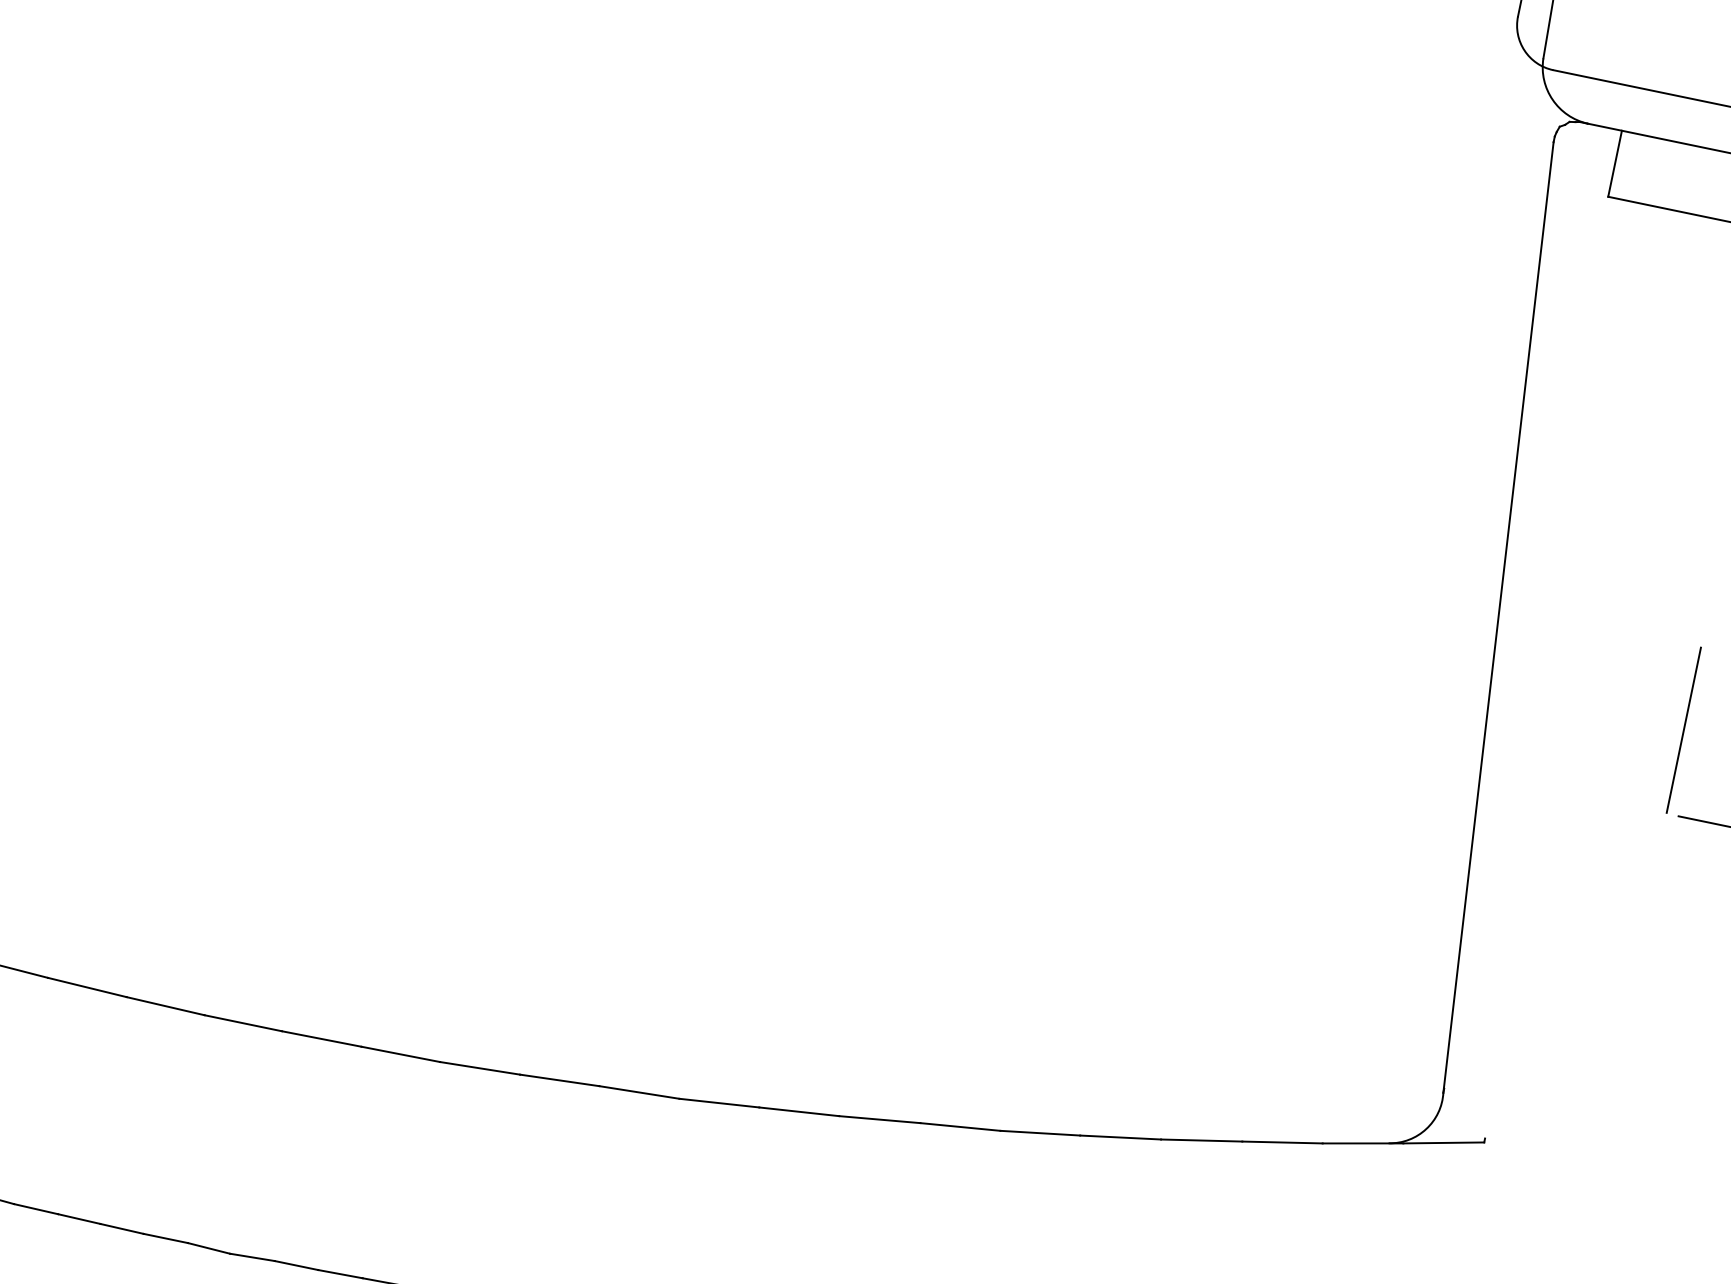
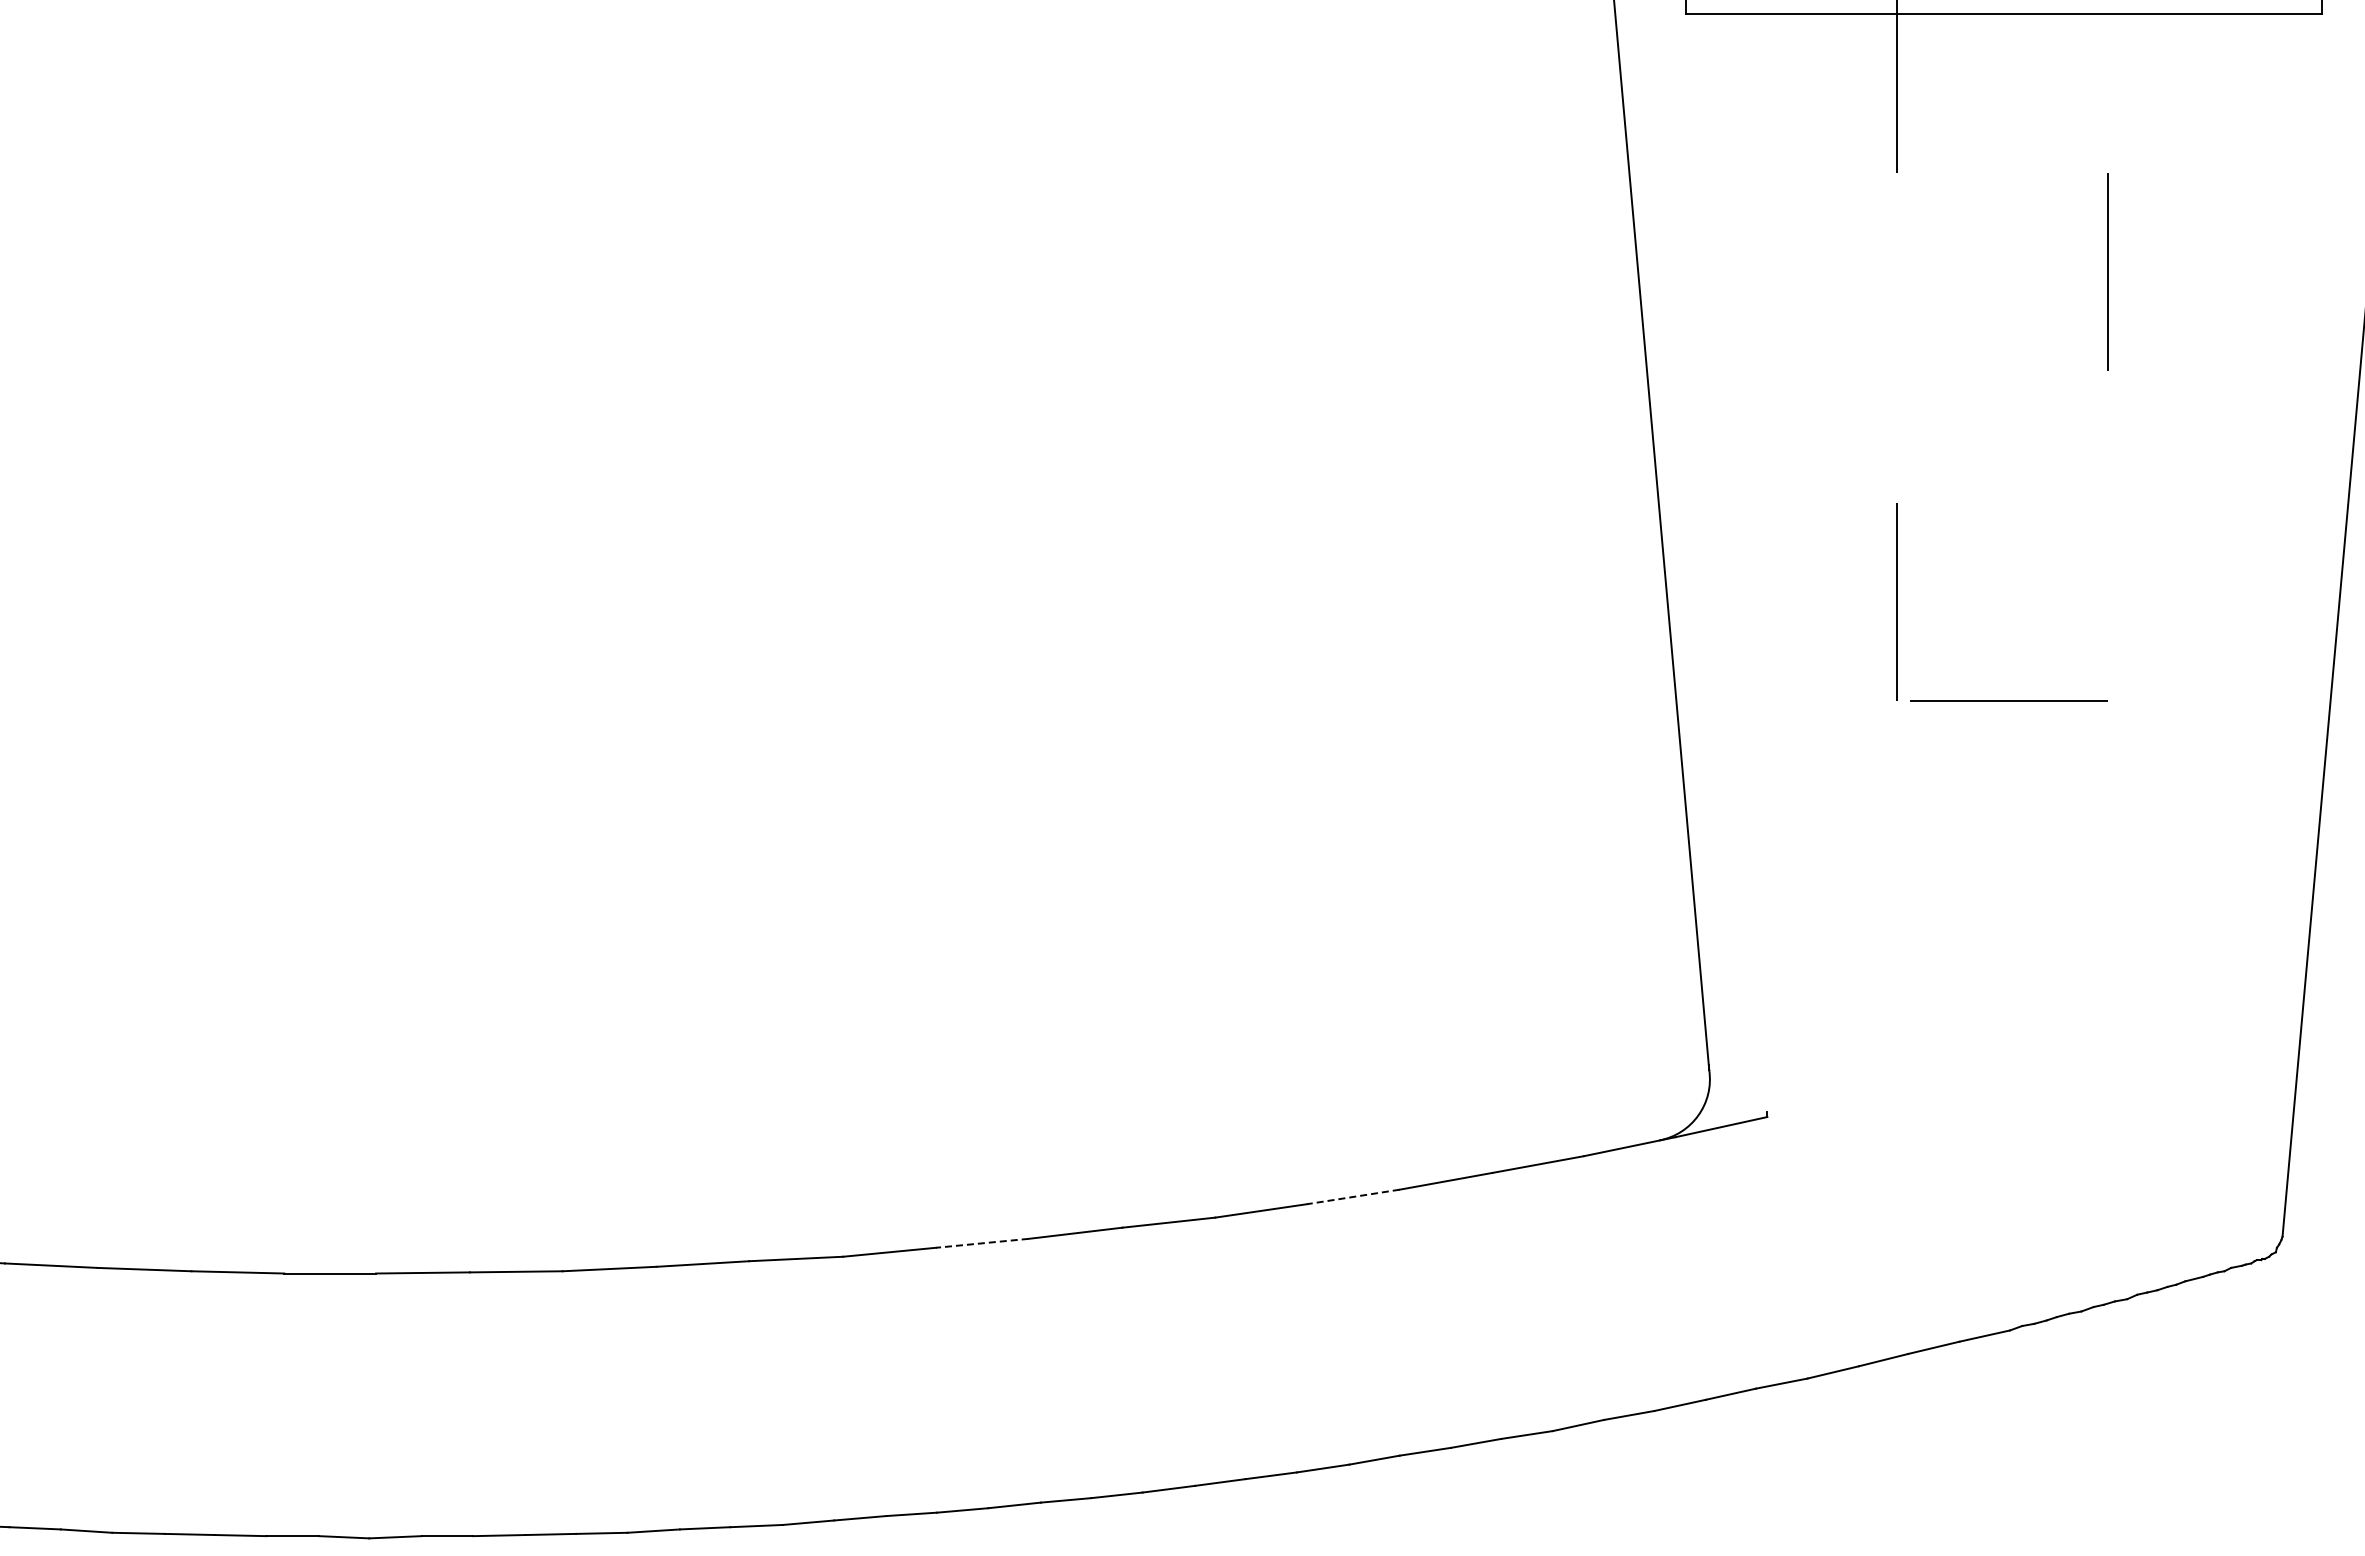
line: (799, 1111) -> (982, 1243), solid -> dashed
line: (1120, 1137) -> (1353, 1196), solid -> dashed

